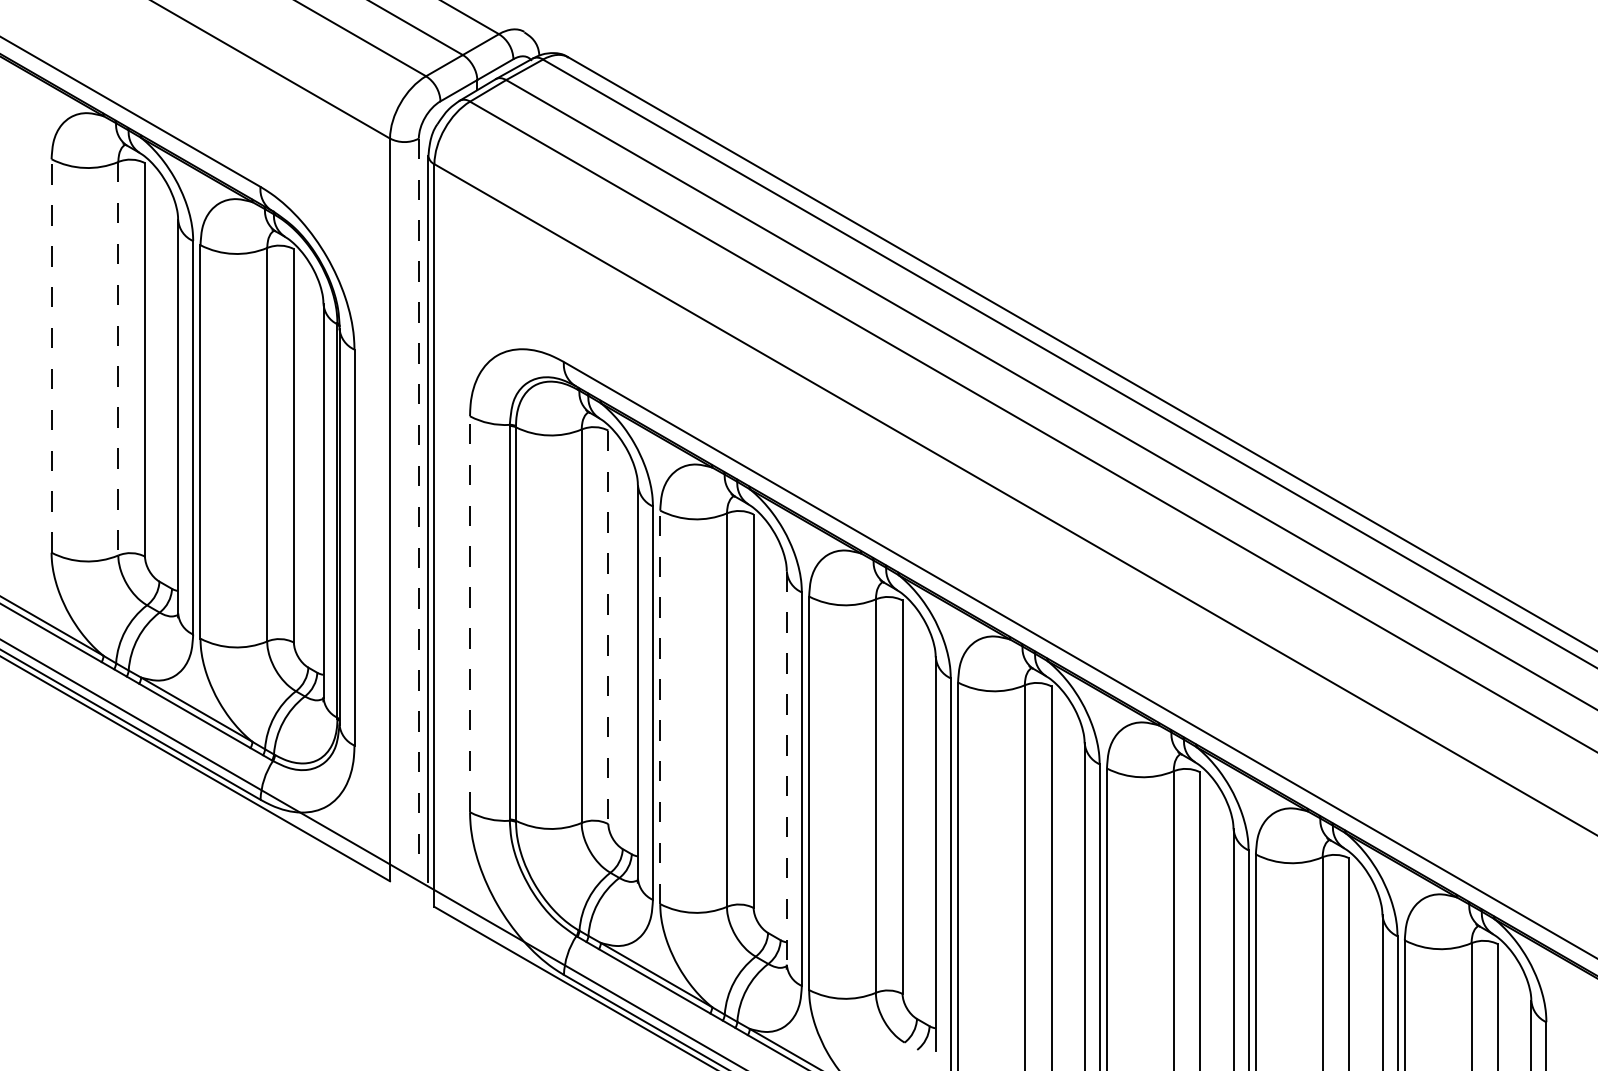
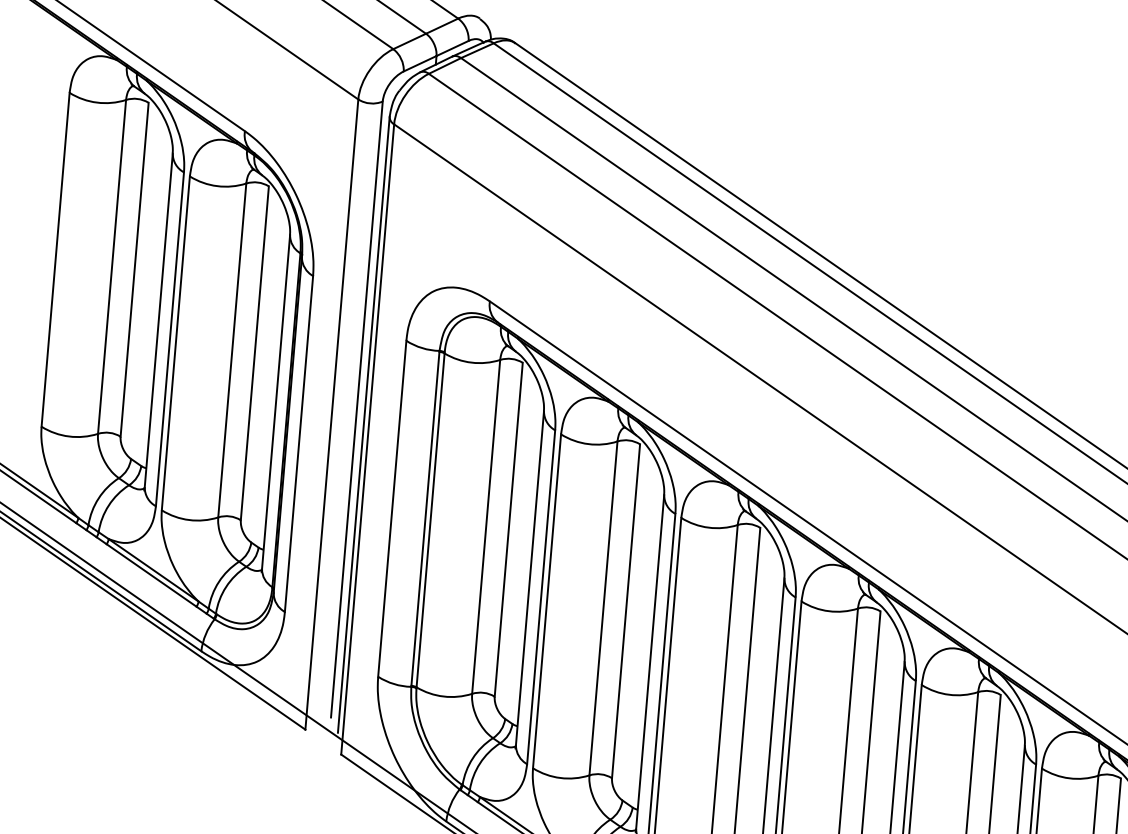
line: (51, 356) -> (55, 260), dashed -> solid
line: (118, 358) -> (112, 266), dashed -> solid
line: (418, 501) -> (356, 409), dashed -> solid
line: (470, 614) -> (392, 509), dashed -> solid
line: (608, 627) -> (508, 529), dashed -> solid
line: (660, 707) -> (547, 601), dashed -> solid
line: (786, 768) -> (649, 662), dashed -> solid

